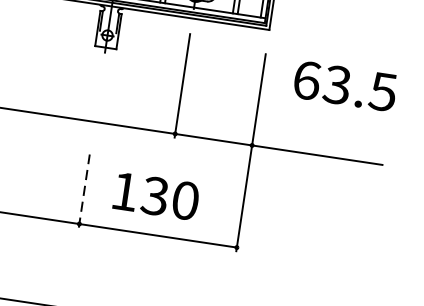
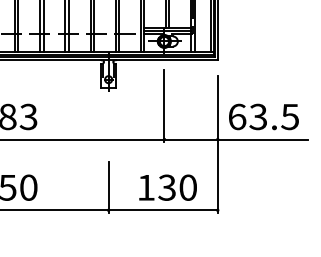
text: (344, 85) -> (263, 116), moved
line: (84, 189) -> (108, 186), dashed -> solid
text: (155, 195) -> (167, 187), moved

